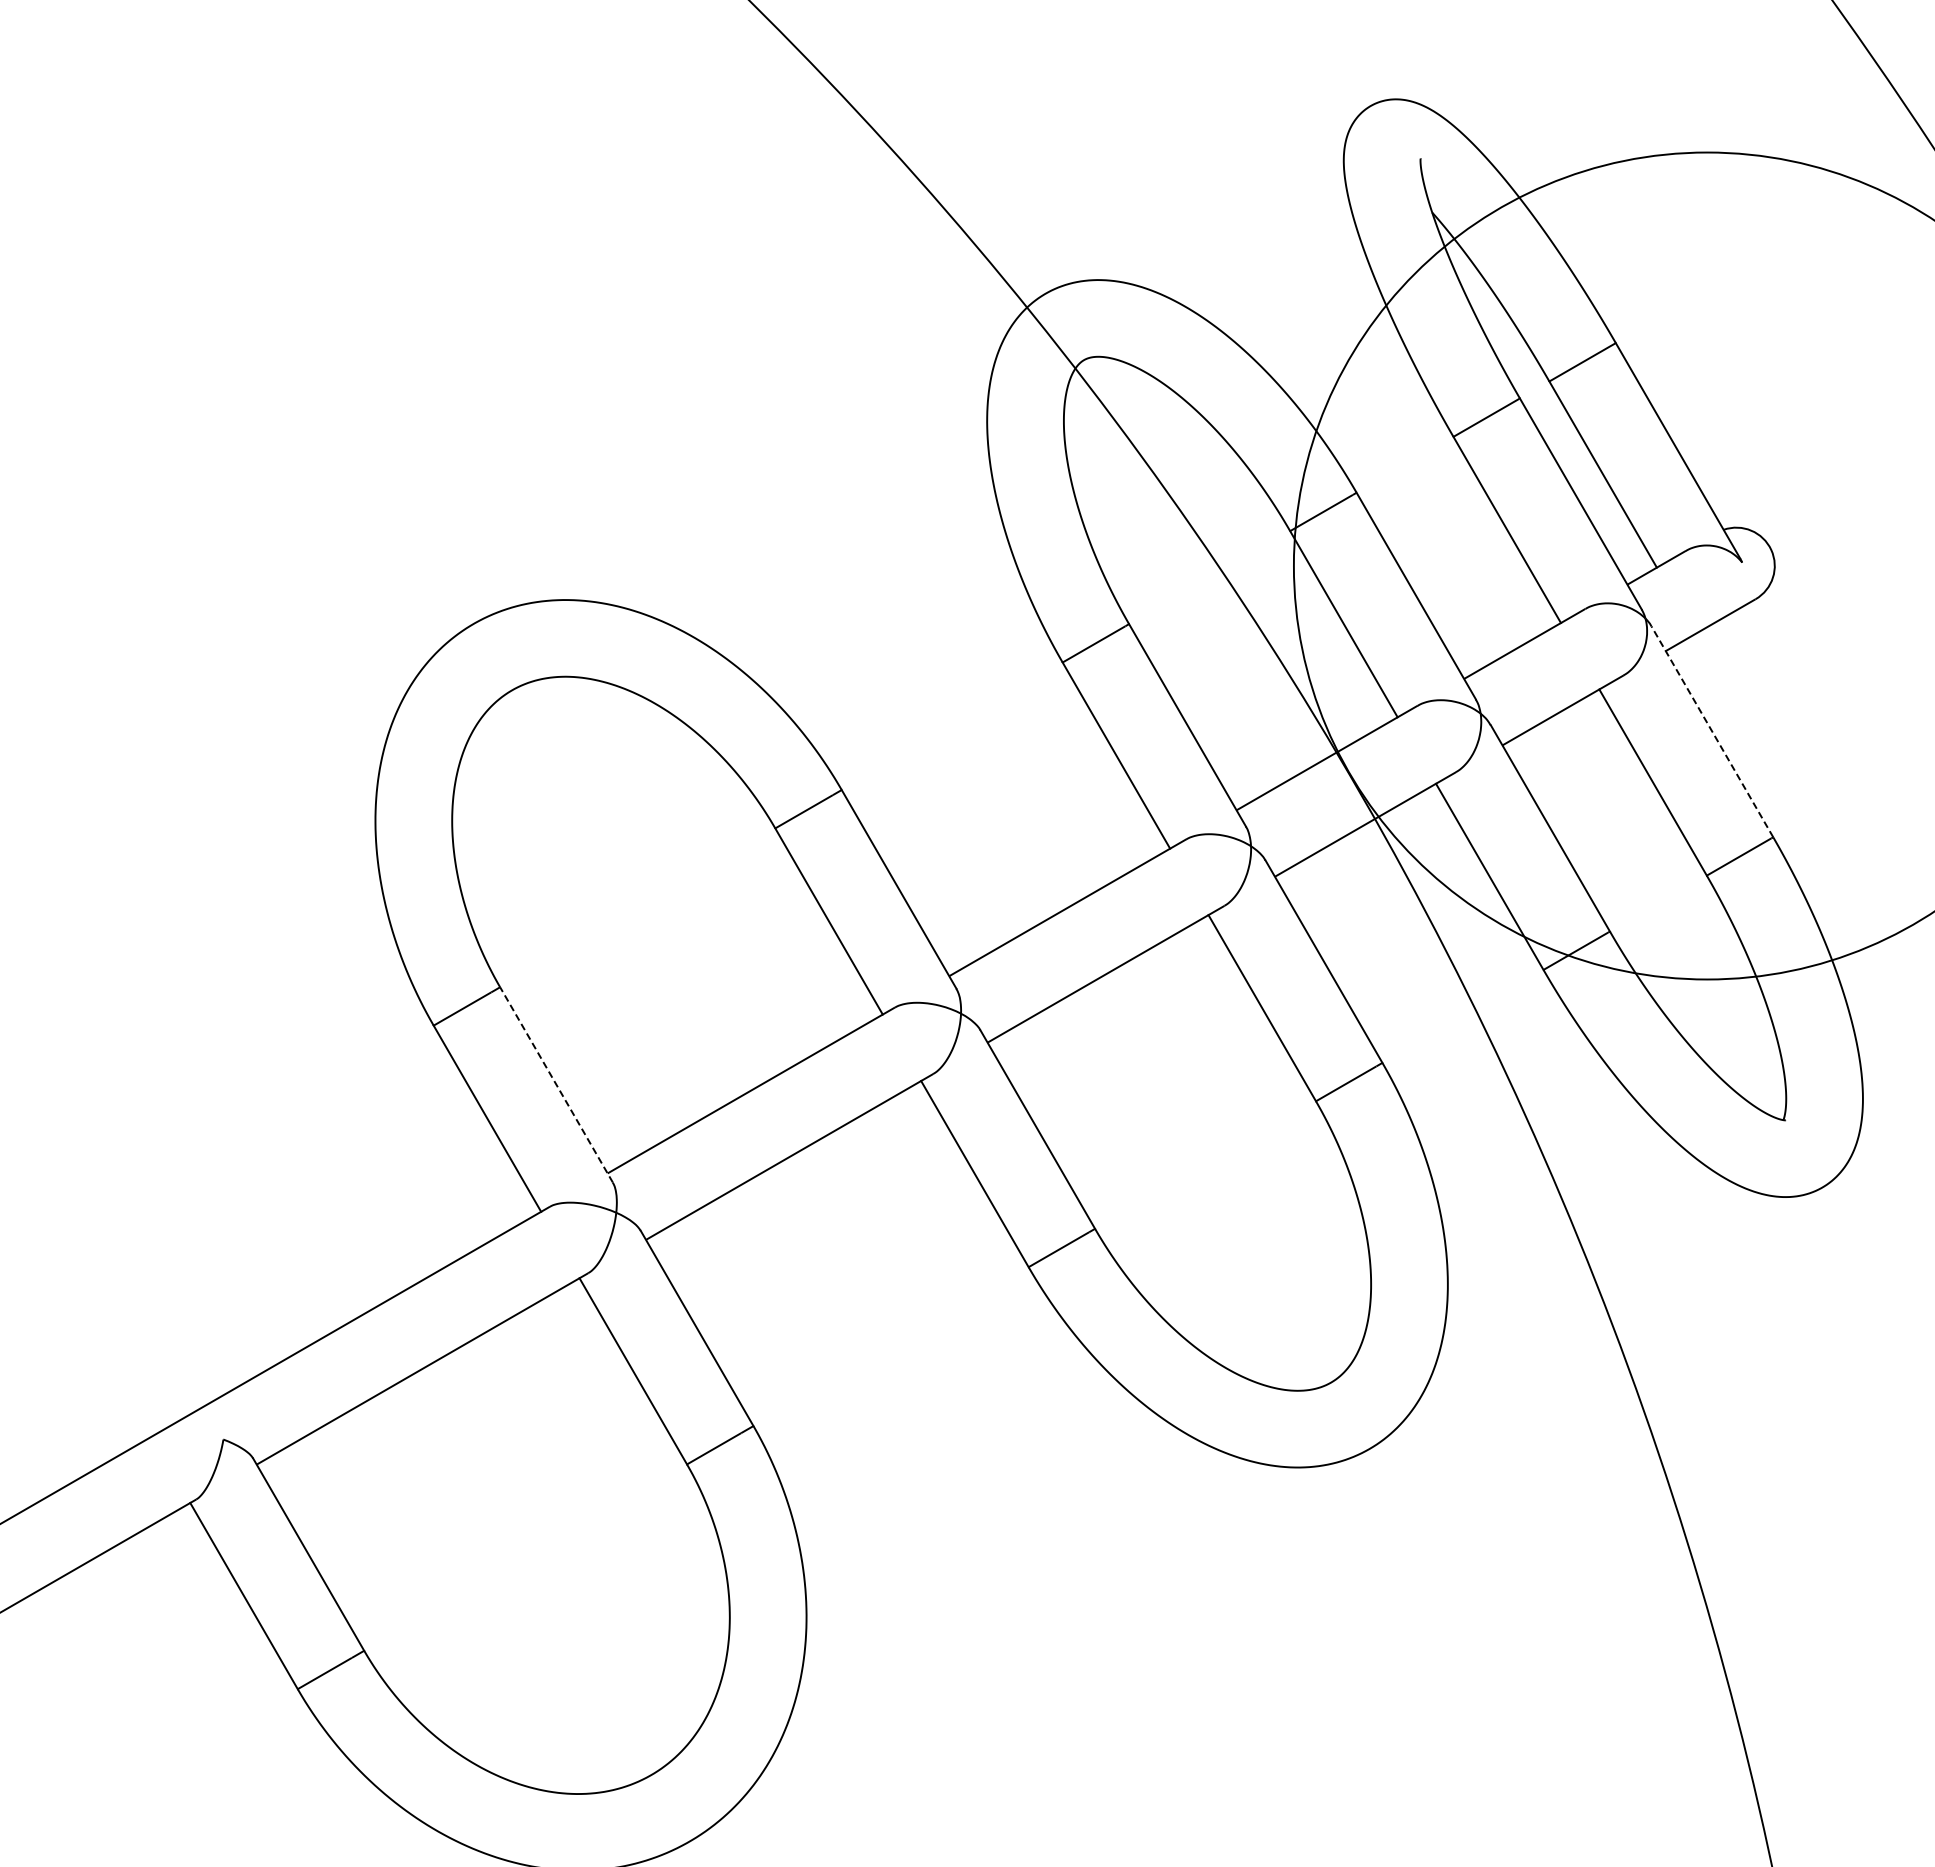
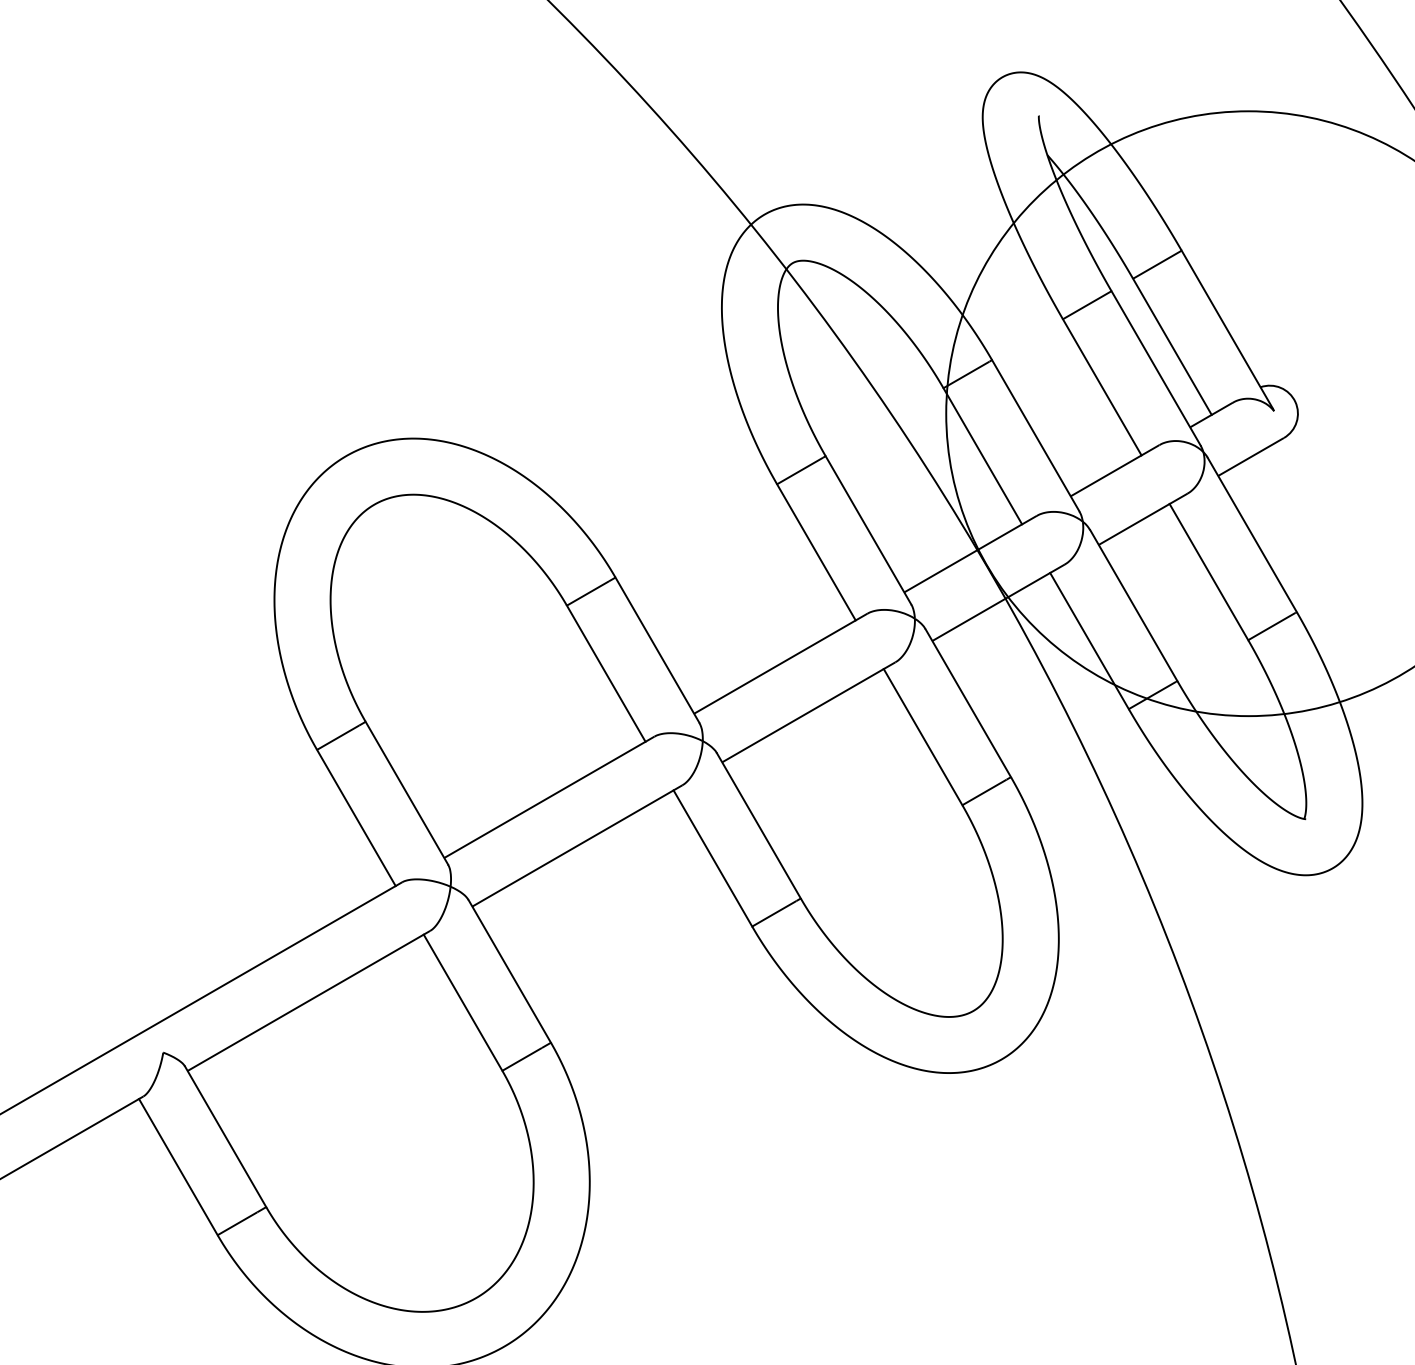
line: (1712, 731) -> (1252, 534), dashed -> solid
line: (556, 1084) -> (406, 792), dashed -> solid

